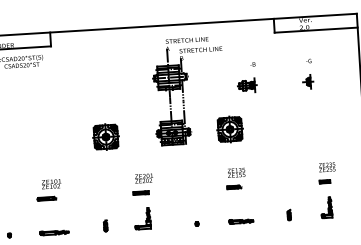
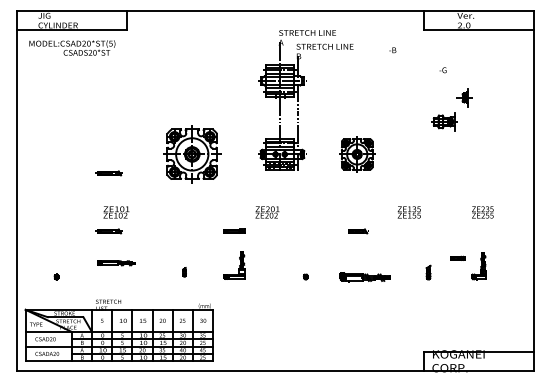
text: (308, 61) -> (442, 70), moved
text: (252, 64) -> (392, 50), moved
part: (247, 85) -> (444, 121), moved
part: (106, 137) -> (192, 154), size x1.6
part: (43, 155) -> (108, 173), added
text: (235, 172) -> (408, 212), moved
text: (144, 178) -> (267, 212), moved
part: (324, 181) -> (457, 257), moved
part: (241, 220) -> (364, 276), size x1.6
part: (105, 226) -> (184, 272), size x0.6
part: (54, 233) -> (116, 263), moved

